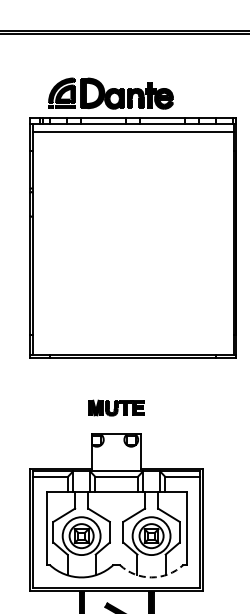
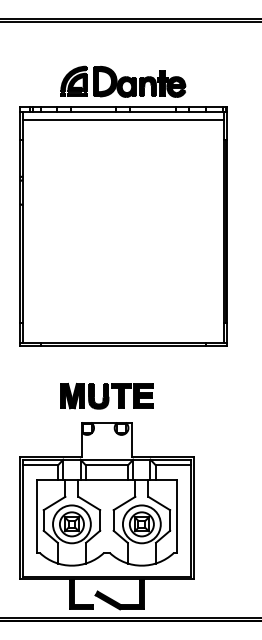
part: (111, 93) -> (123, 81), moved
part: (116, 408) -> (106, 396), size x1.67
arc: (151, 577) -> (141, 565), dashed -> solid

